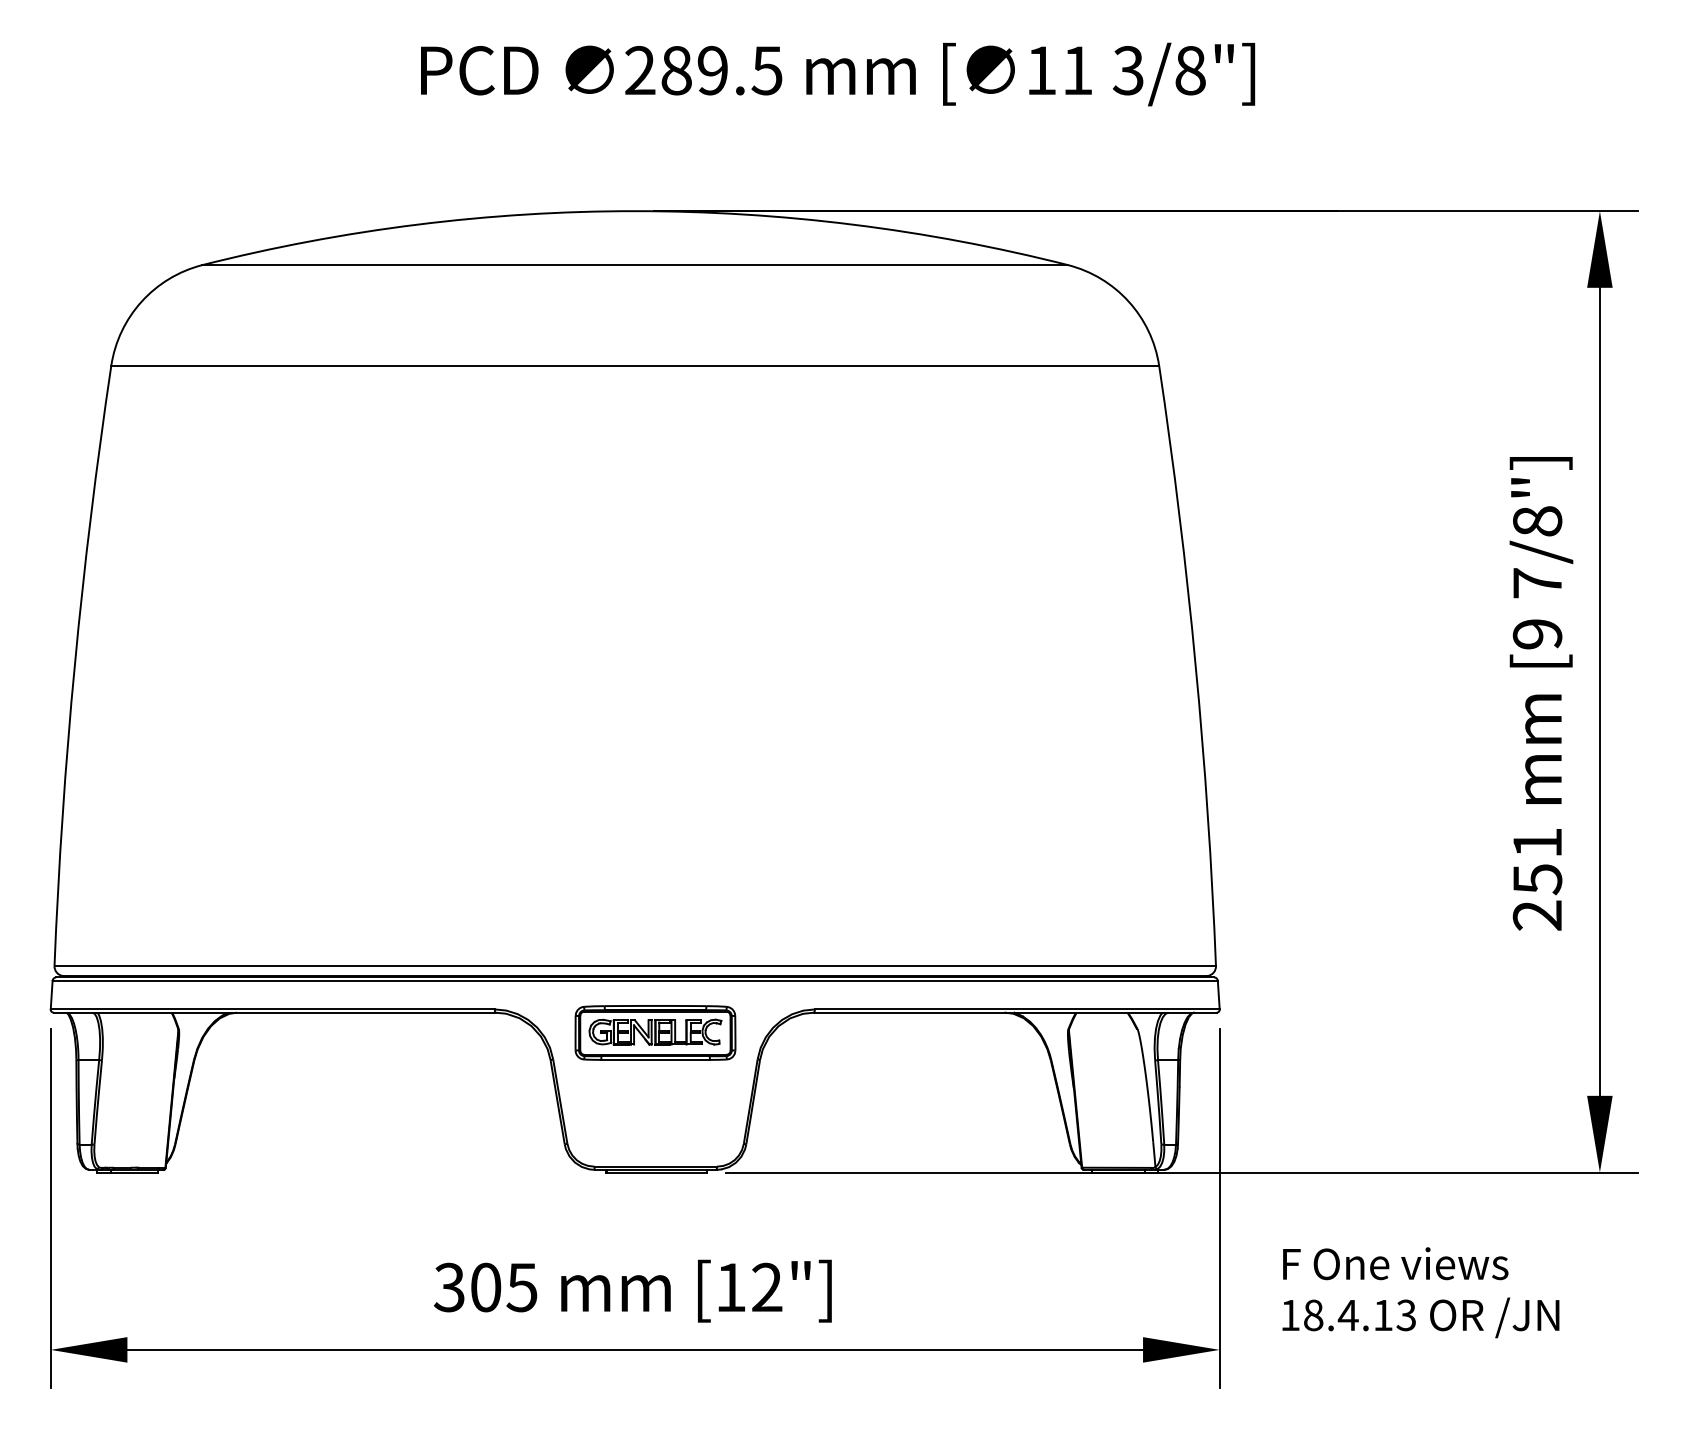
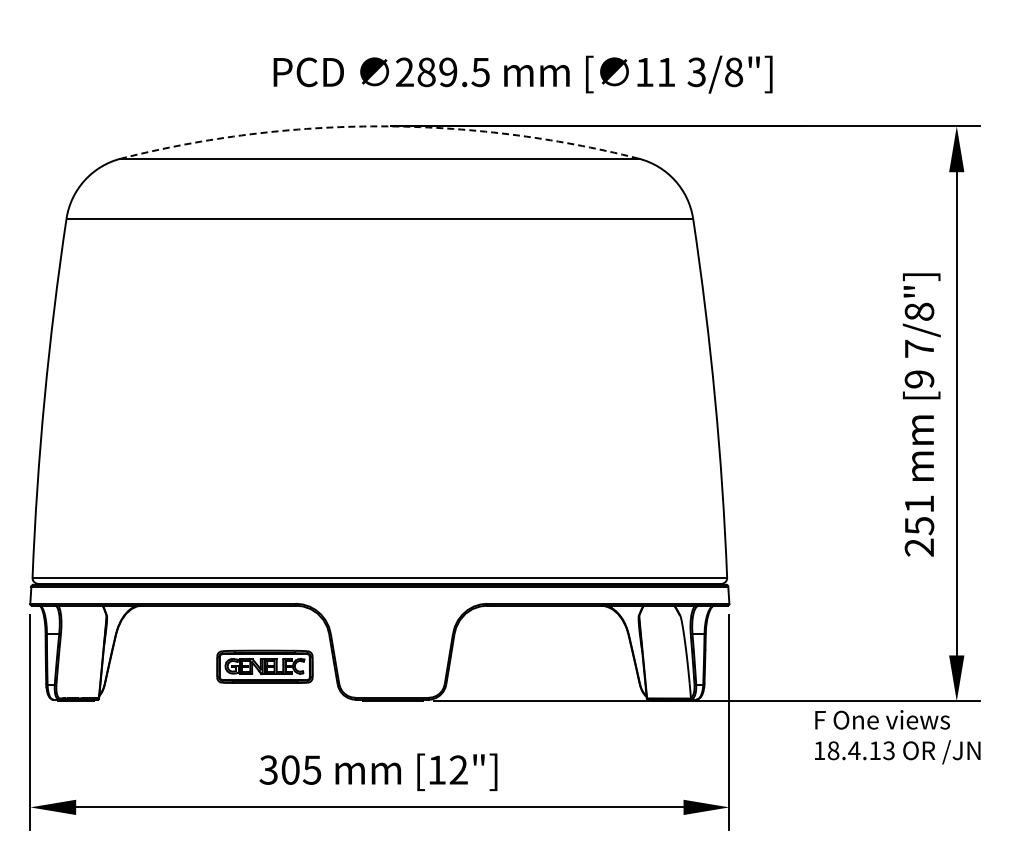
text: (836, 74) -> (522, 74), moved
arc: (634, 211) -> (379, 126), solid -> dashed
part: (654, 1032) -> (264, 666), moved
text: (1420, 1293) -> (897, 737), moved

